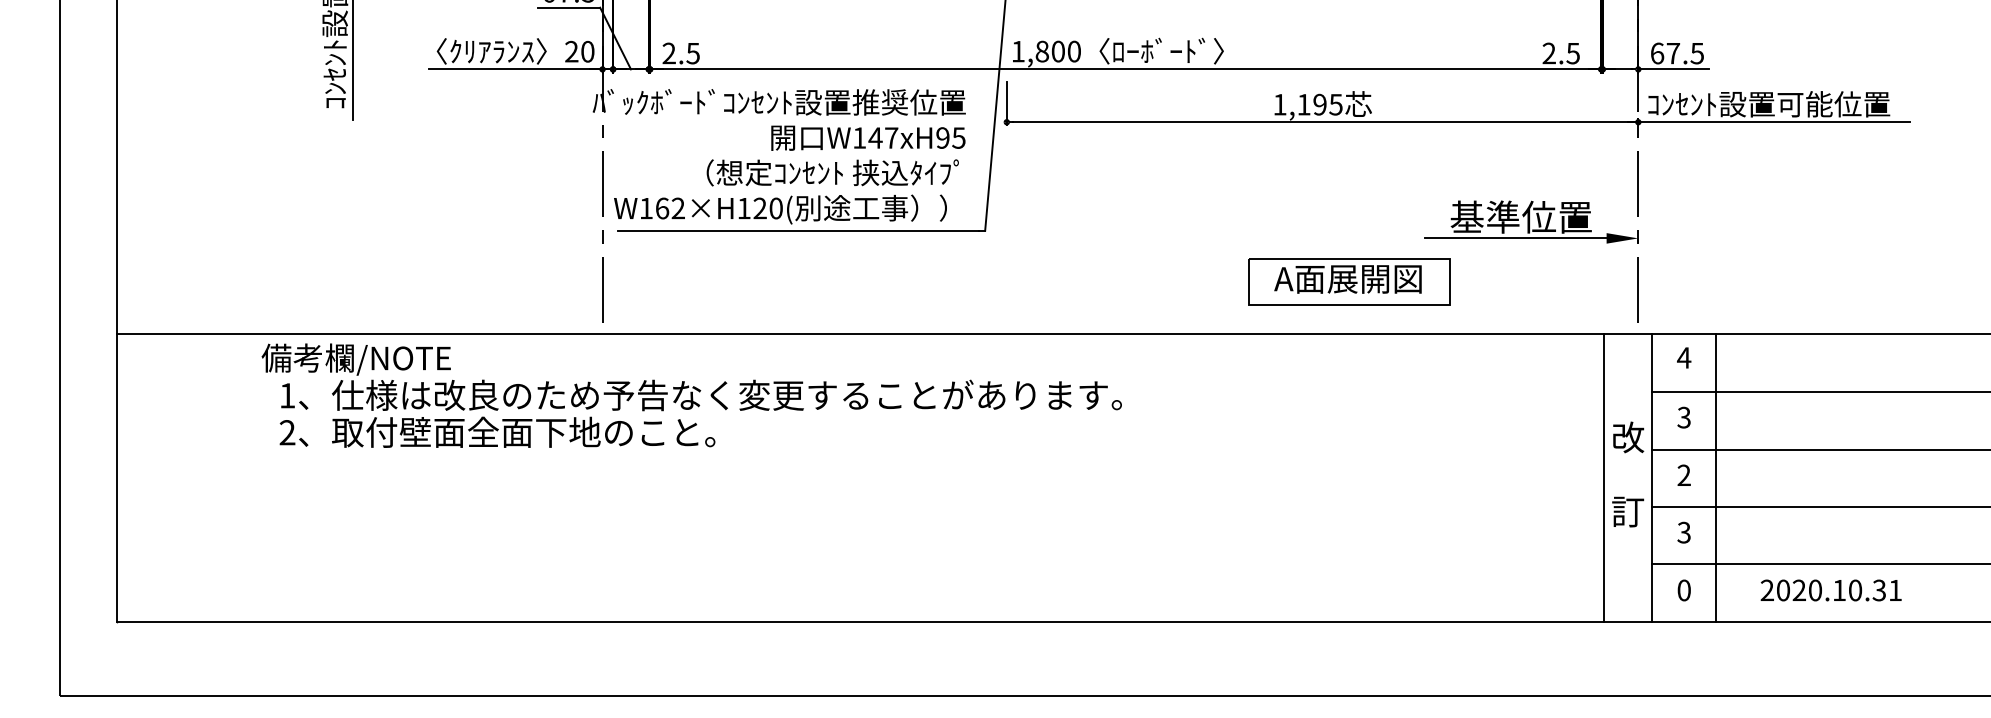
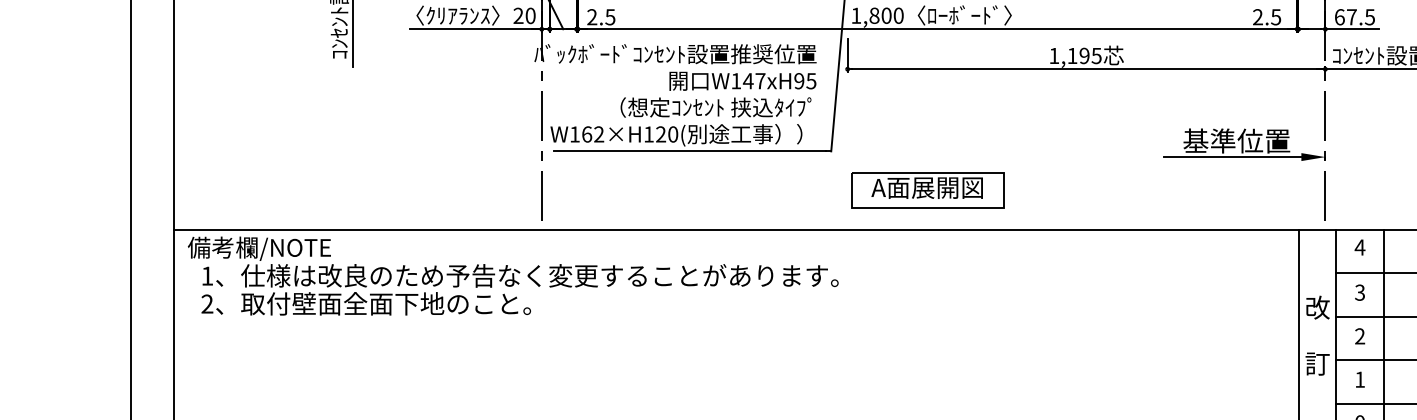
part: (1349, 281) -> (928, 189), moved
text: (691, 395) -> (513, 275), moved
text: (1683, 532) -> (1359, 379), 3 -> 1

